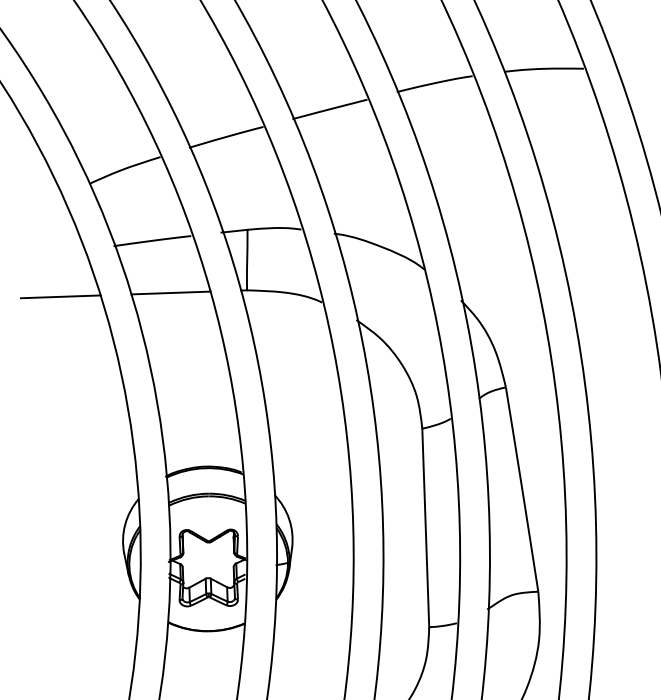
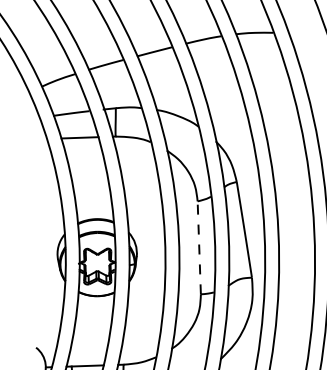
line: (61, 296) -> (28, 139), removed
line: (426, 527) -> (199, 247), solid -> dashed

